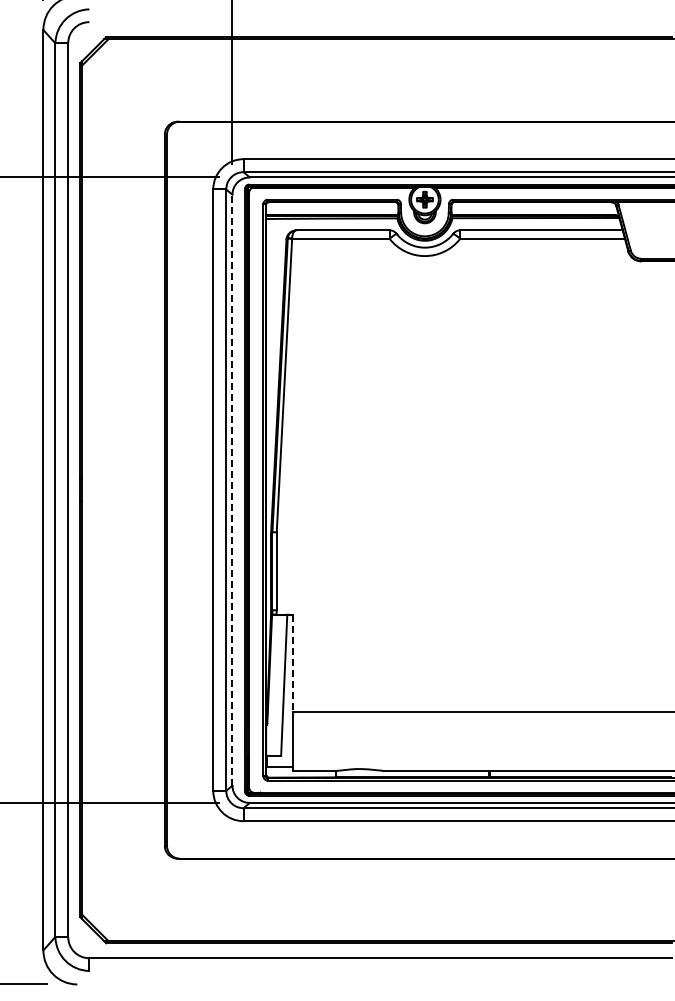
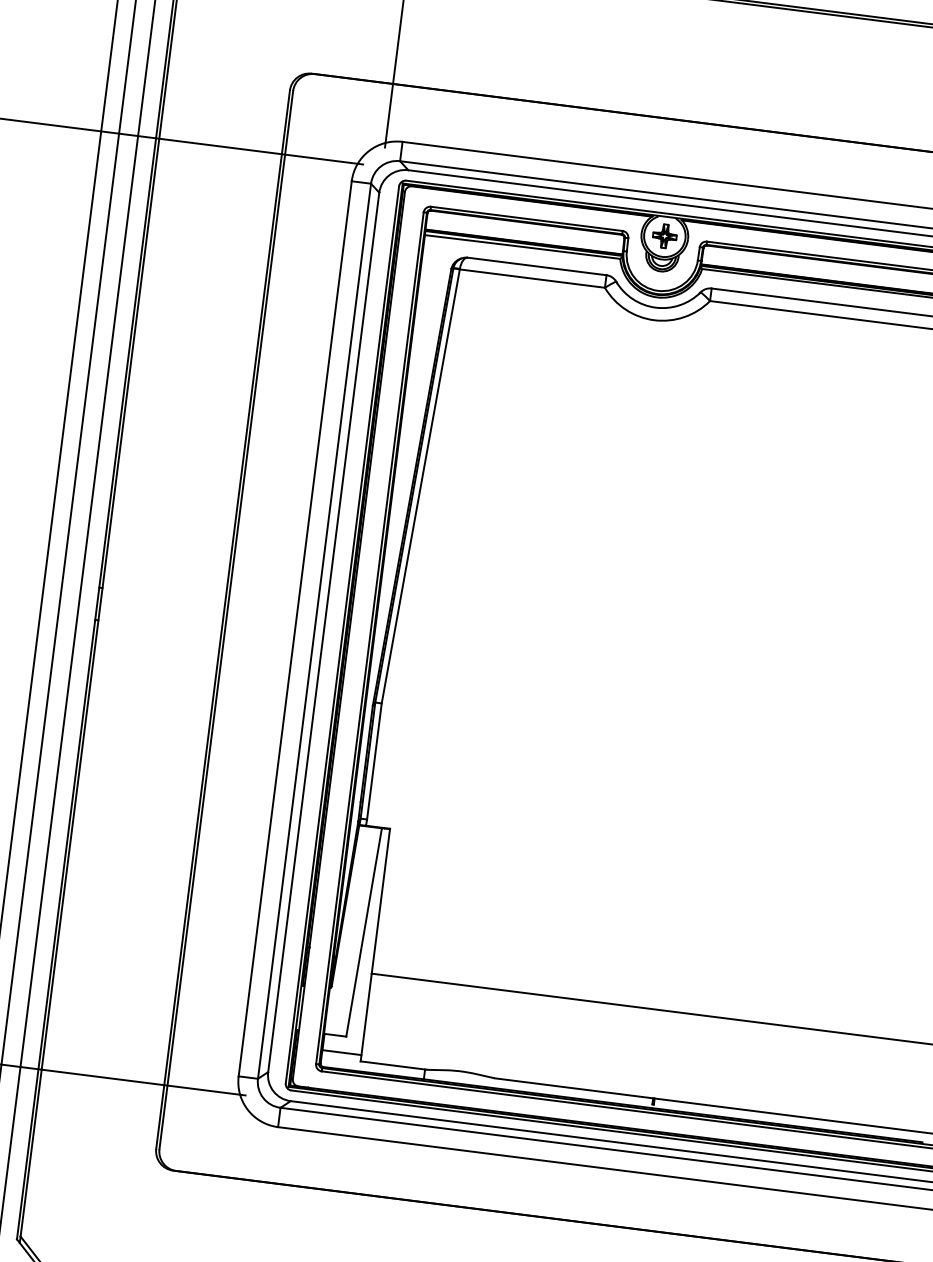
line: (232, 489) -> (323, 631), dashed -> solid
line: (292, 663) -> (380, 901), dashed -> solid

